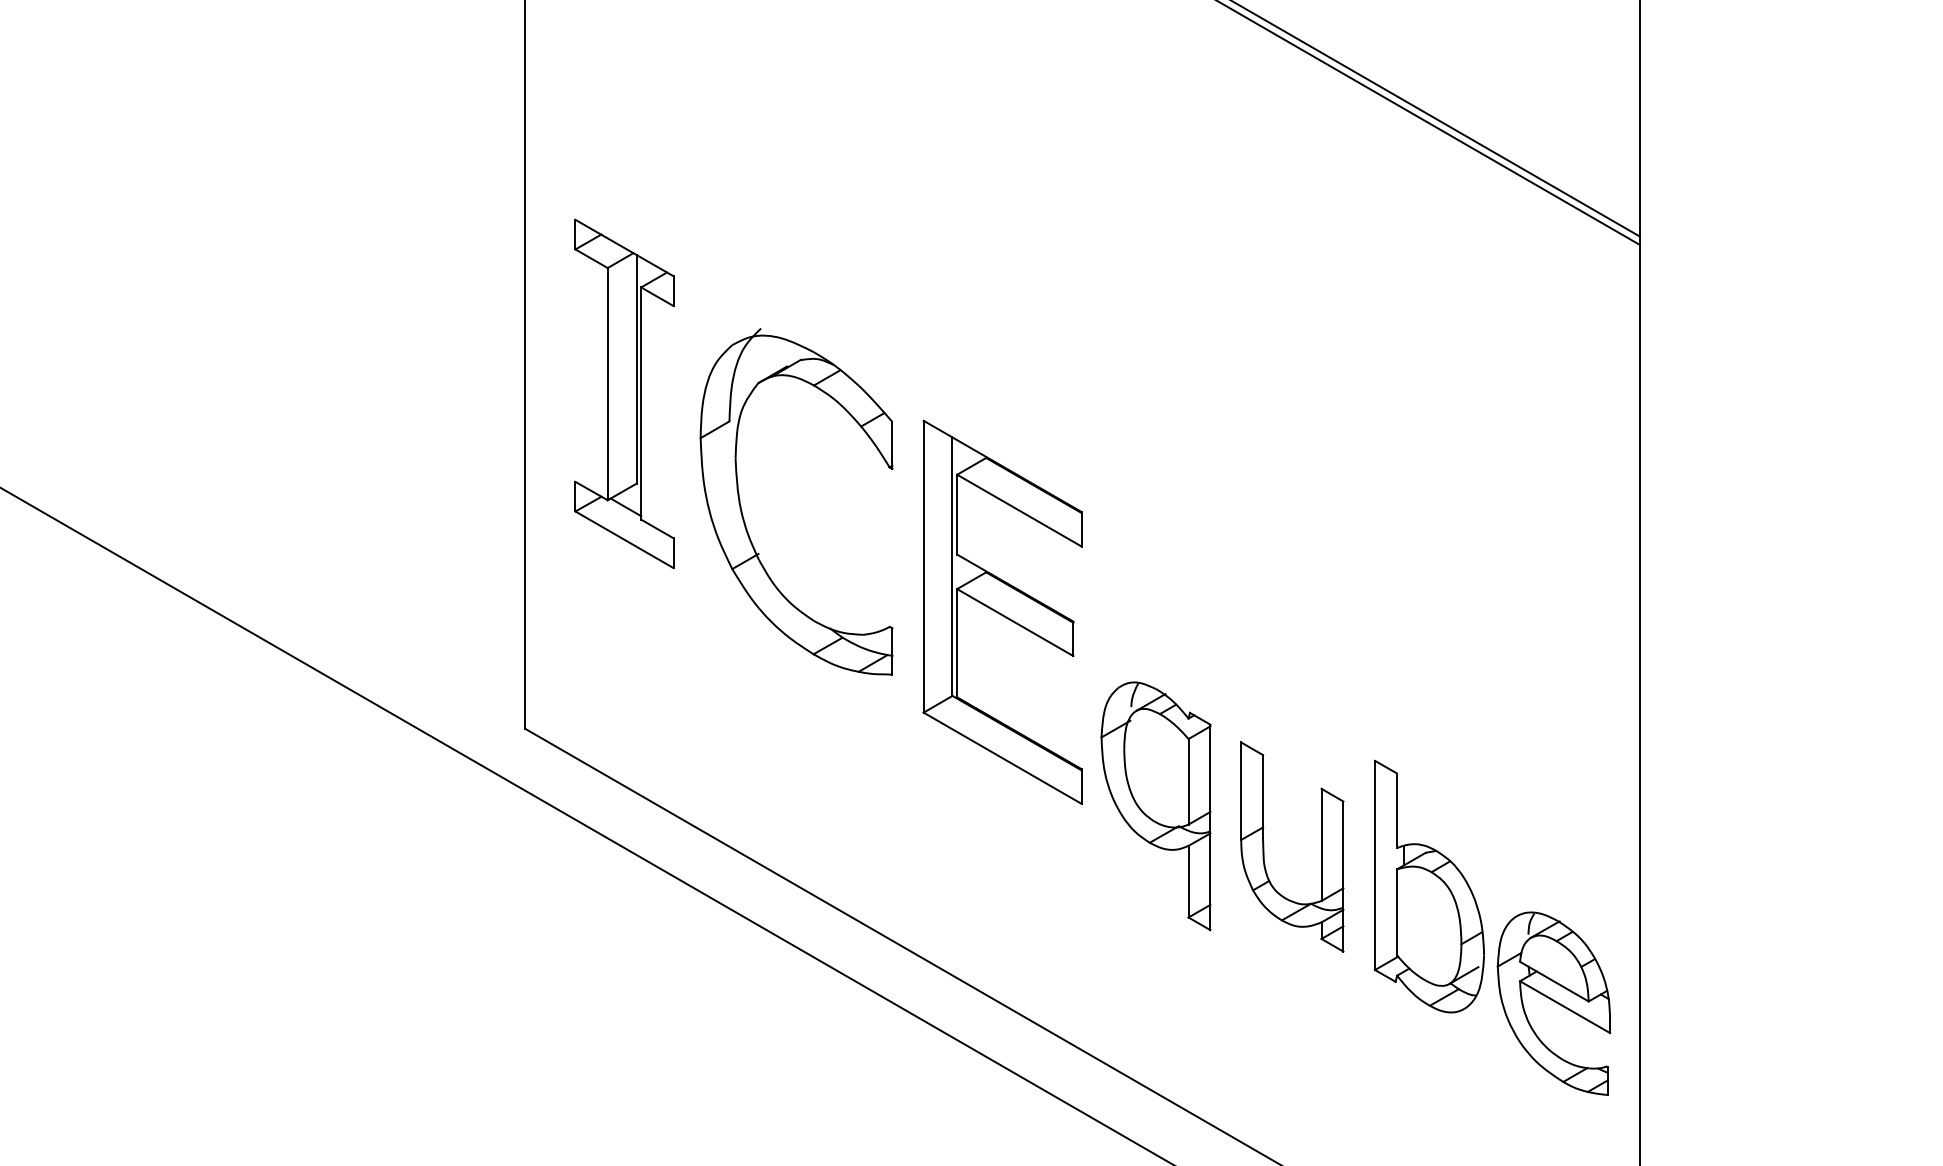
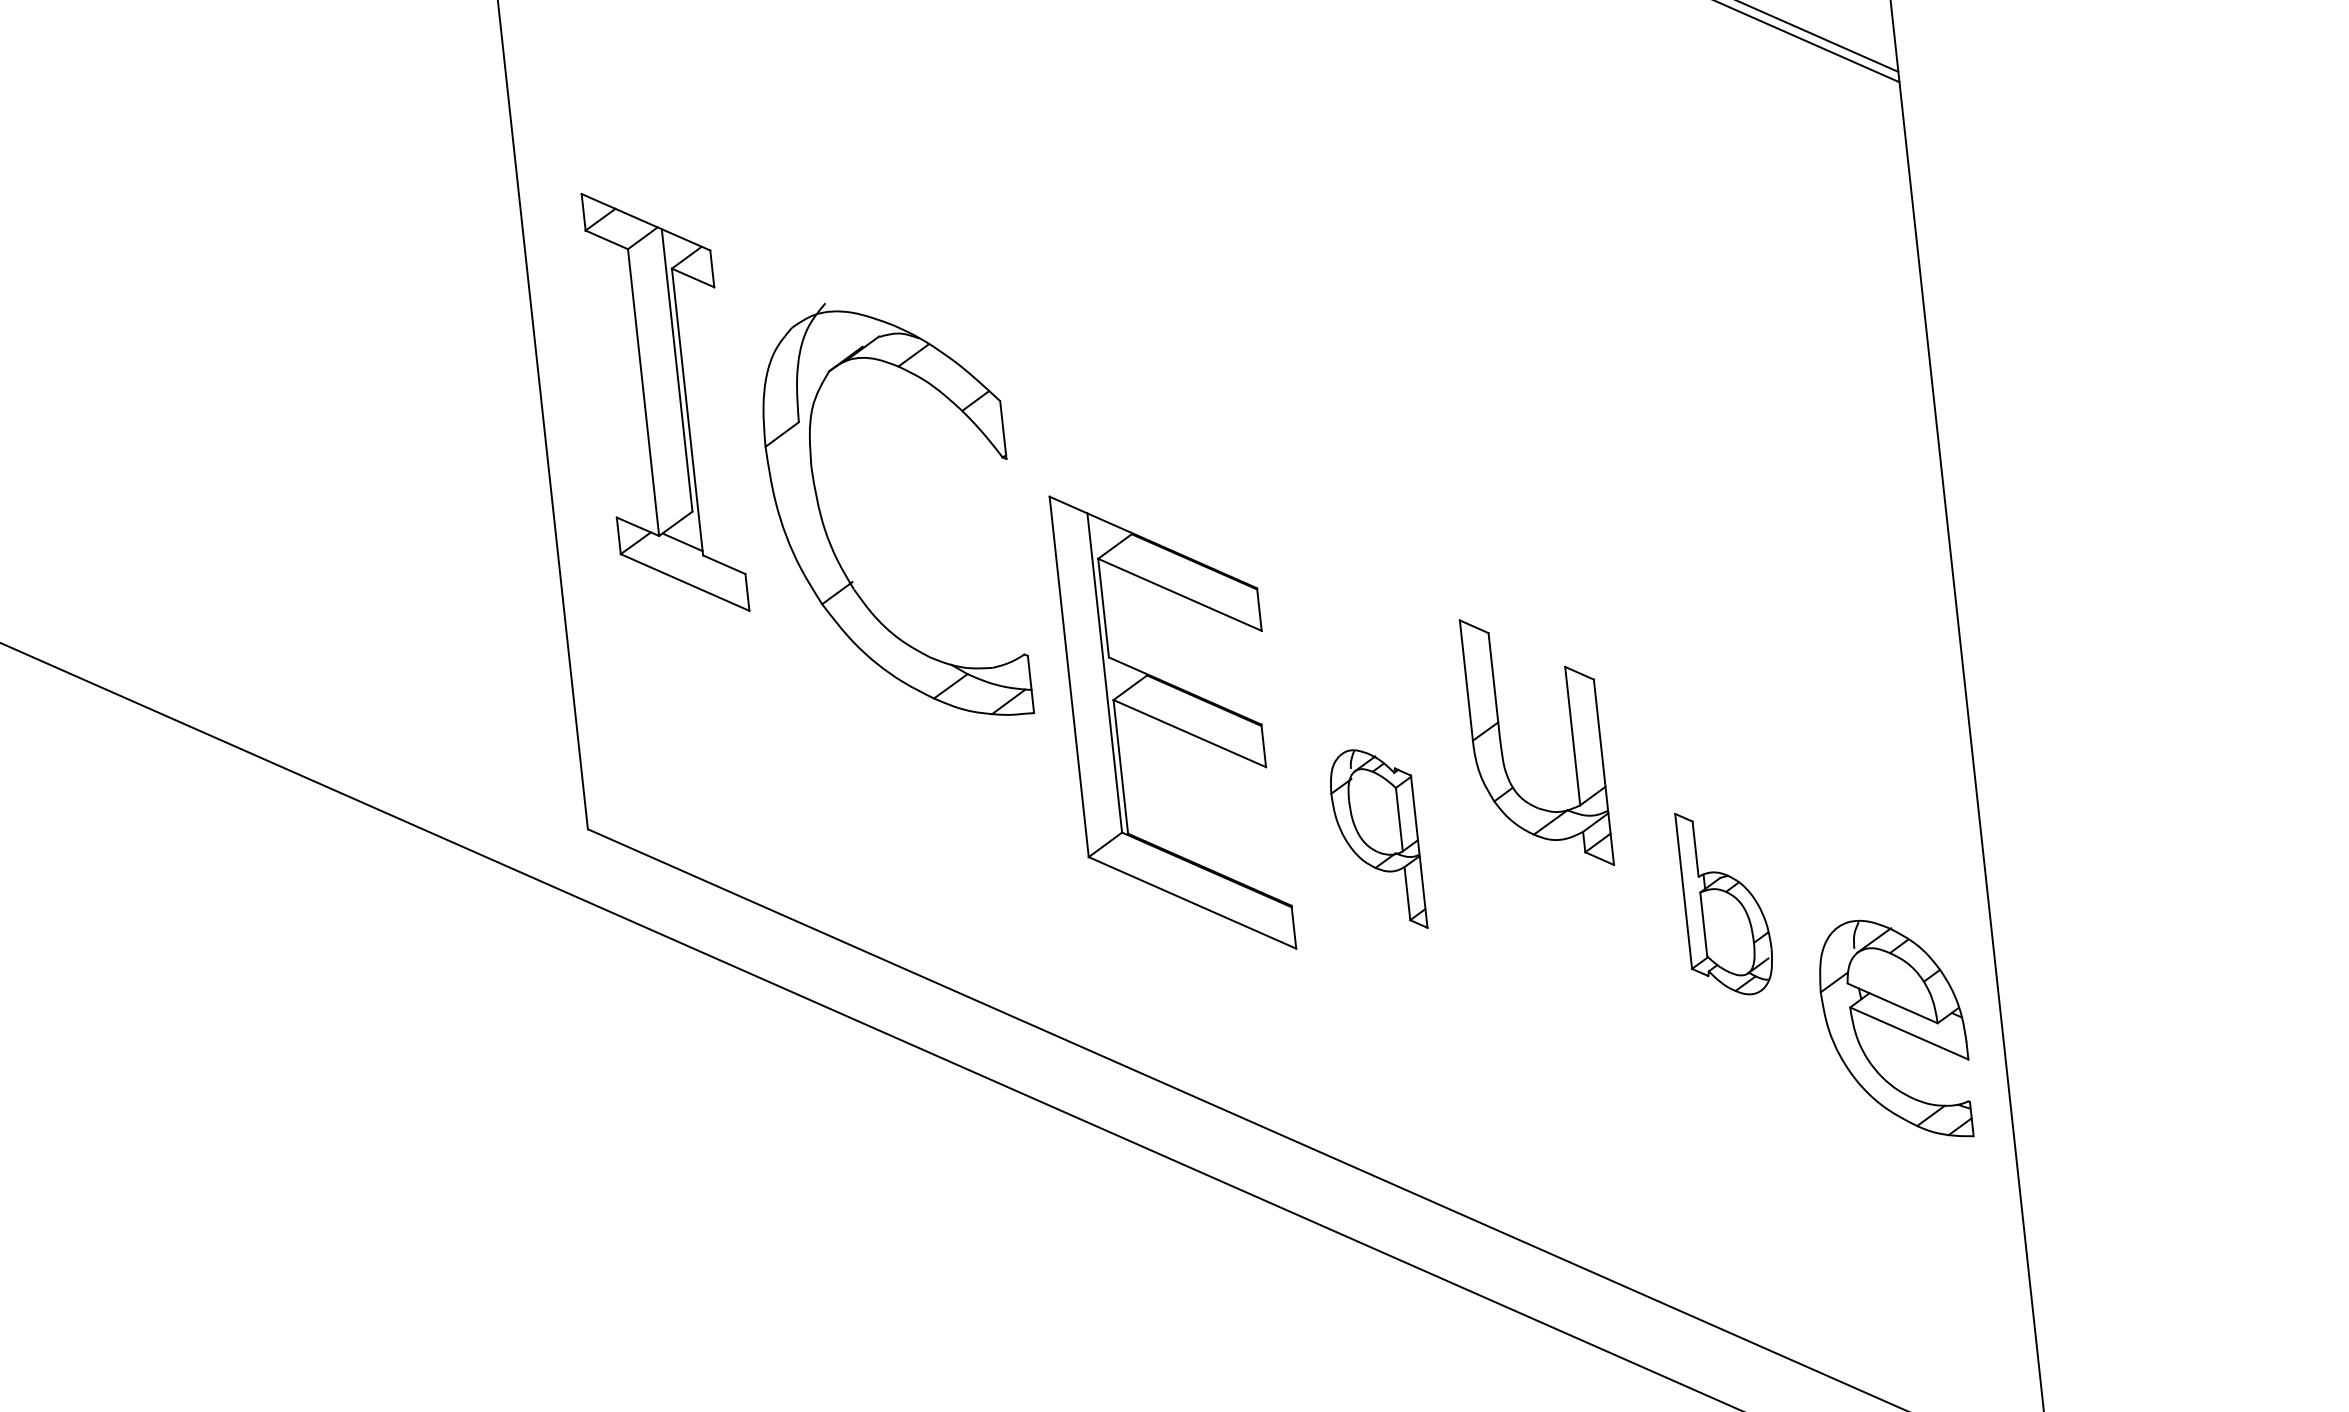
part: (1002, 611) -> (1172, 721), moved
part: (1155, 806) -> (1376, 840), size x0.6
part: (1264, 846) -> (1502, 745), moved
part: (1429, 886) -> (1725, 902), size x0.6

